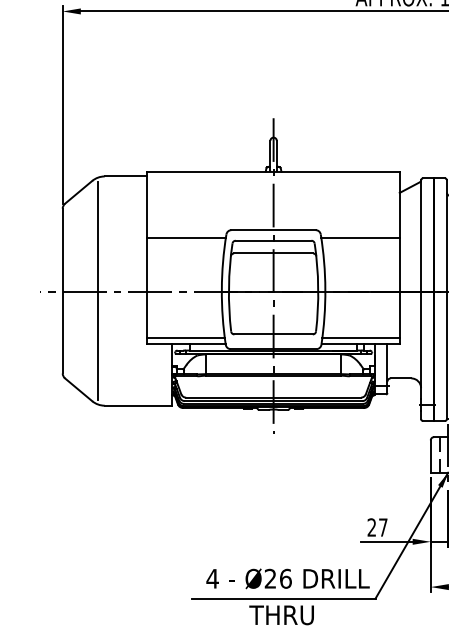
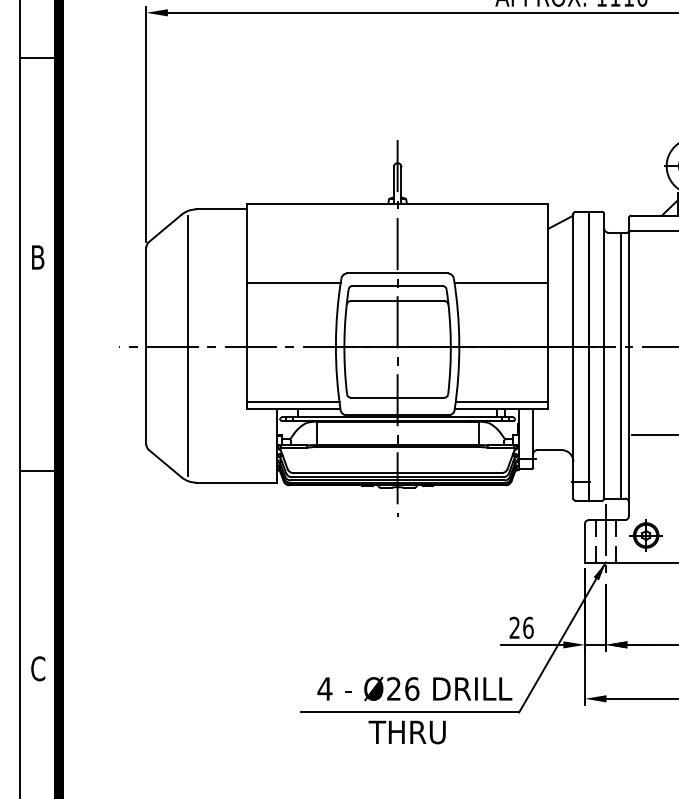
text: (383, 527) -> (528, 627), 27 -> 26

